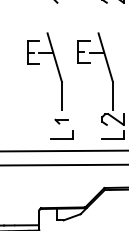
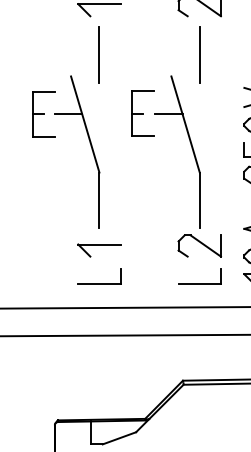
line: (62, 22) -> (100, 55), added
line: (112, 22) -> (198, 55), added
part: (61, 121) -> (98, 249), size x1.67

